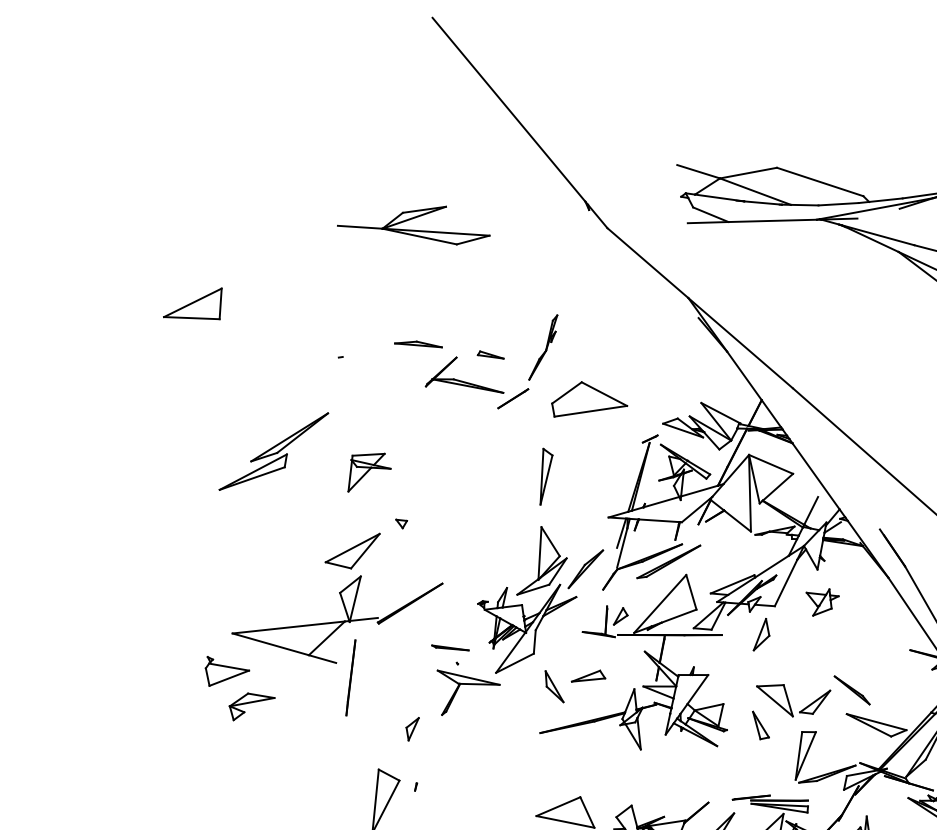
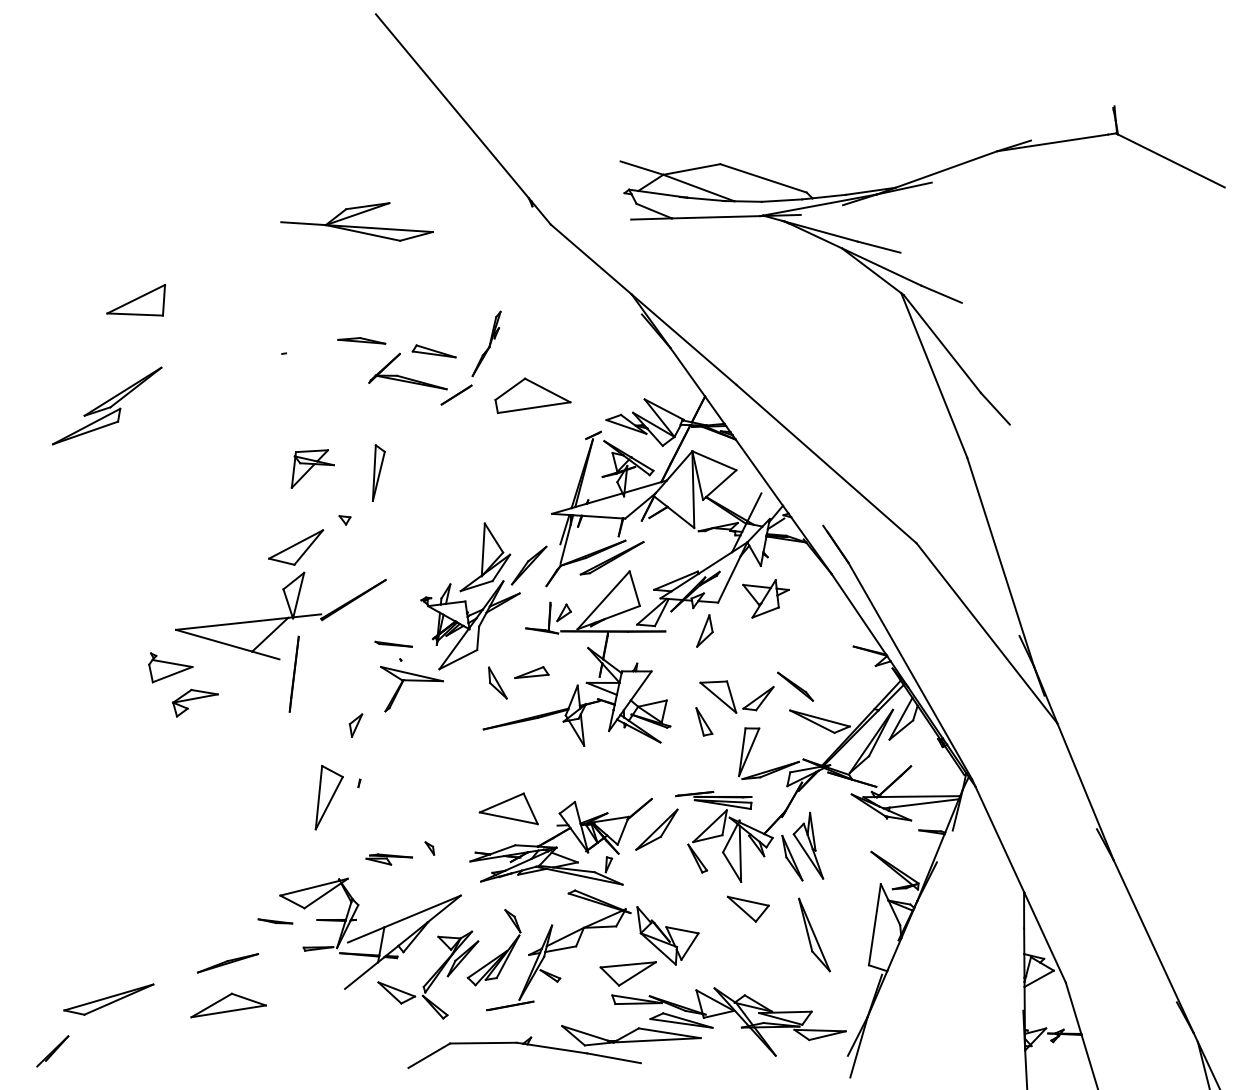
part: (490, 355) -> (433, 351), size x1.67
part: (274, 451) -> (107, 405), moved
part: (546, 476) -> (378, 472), moved
part: (822, 602) -> (765, 598), size x1.43

